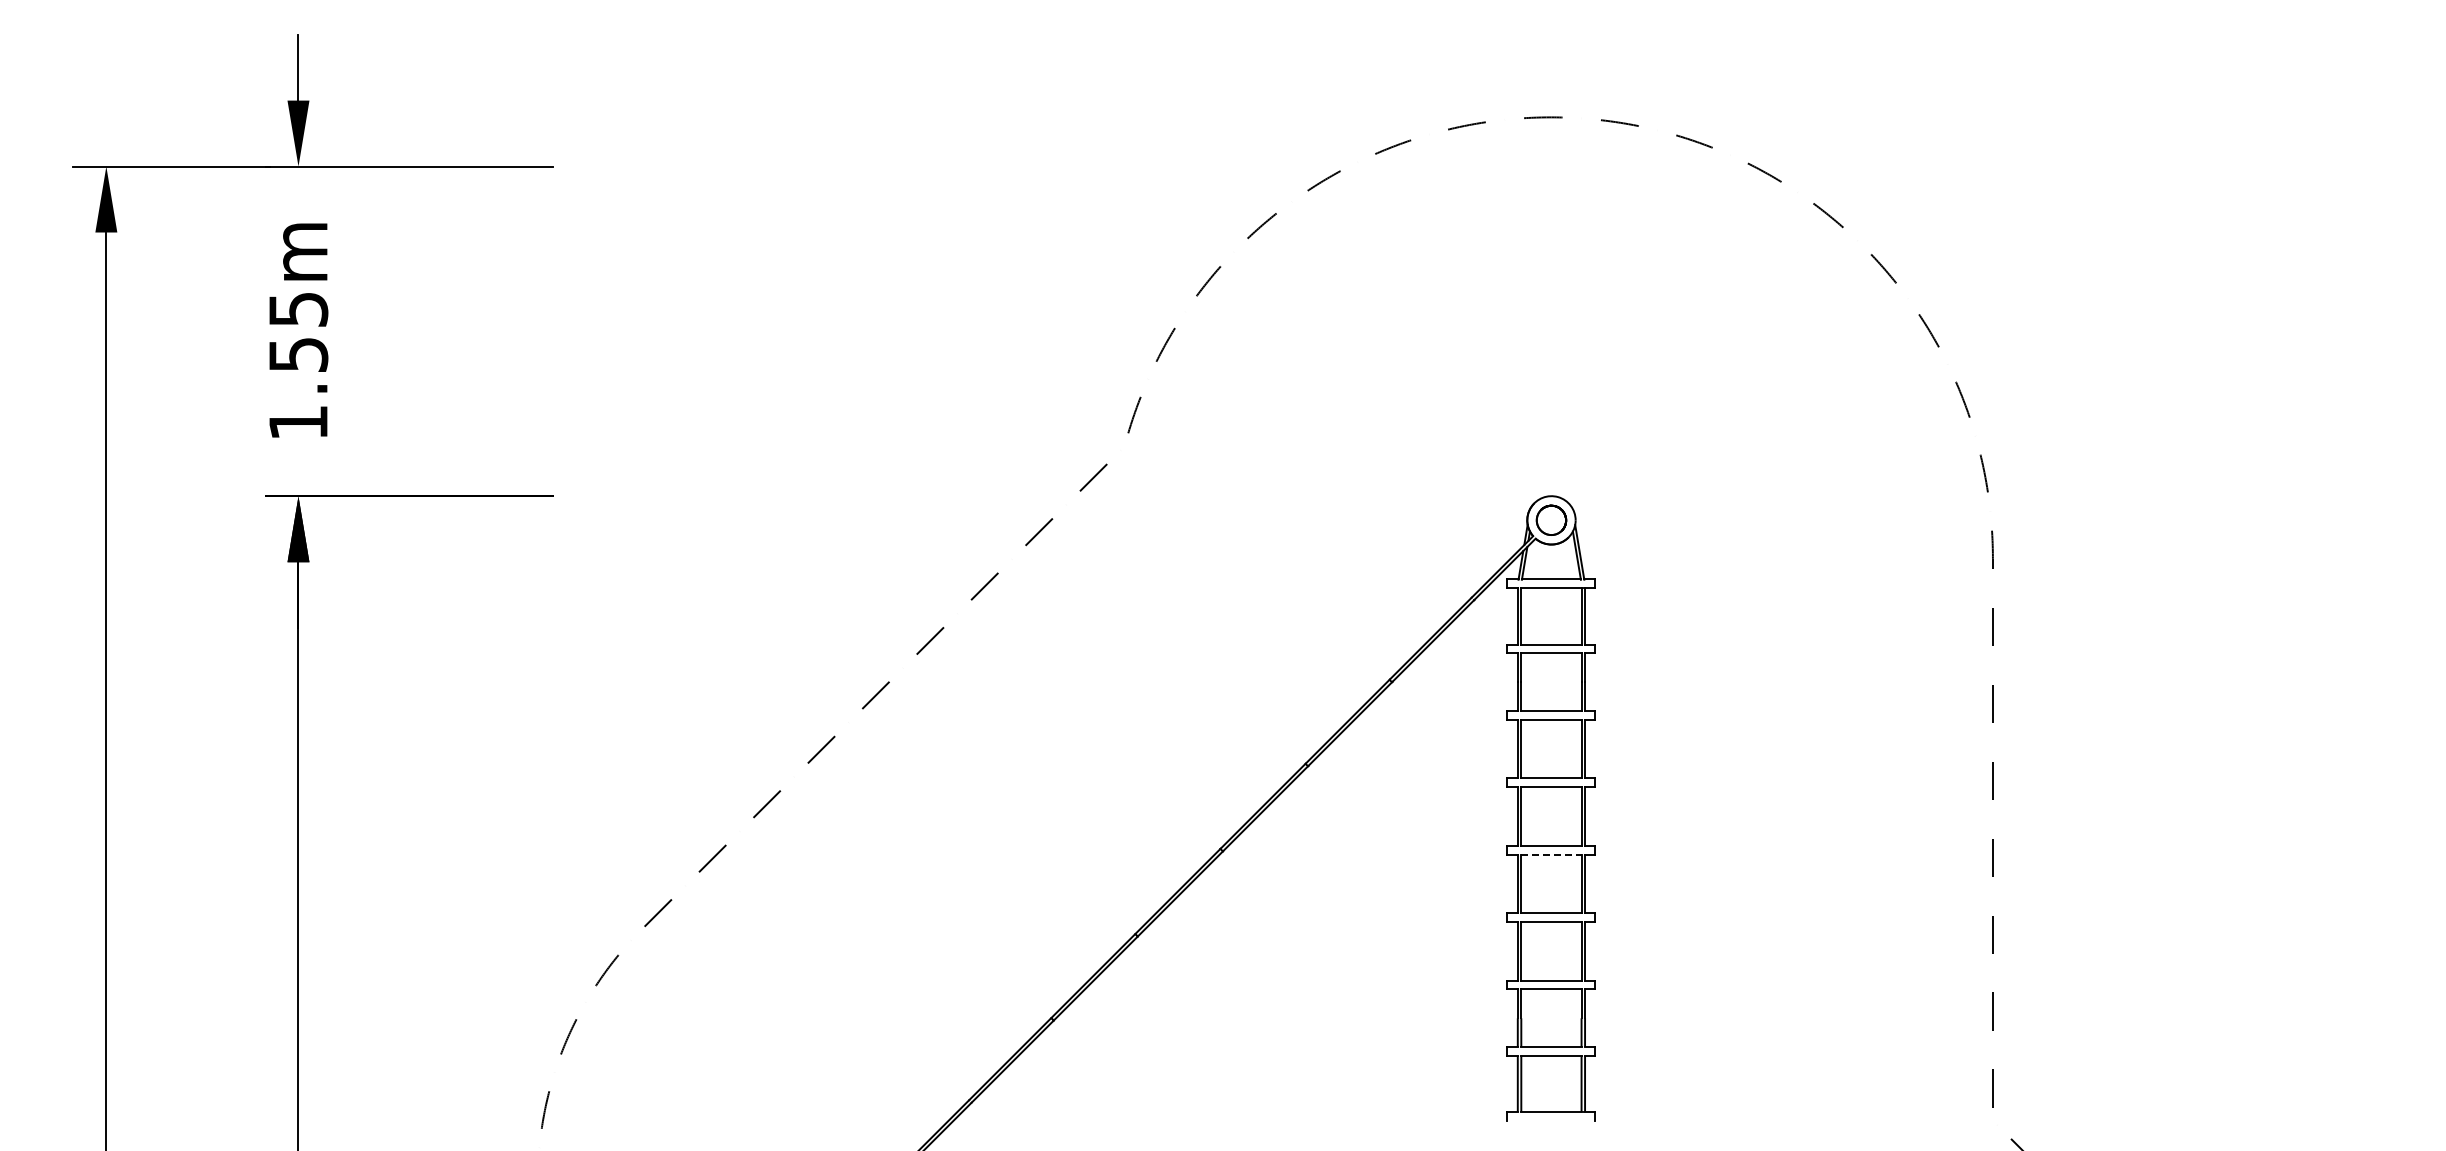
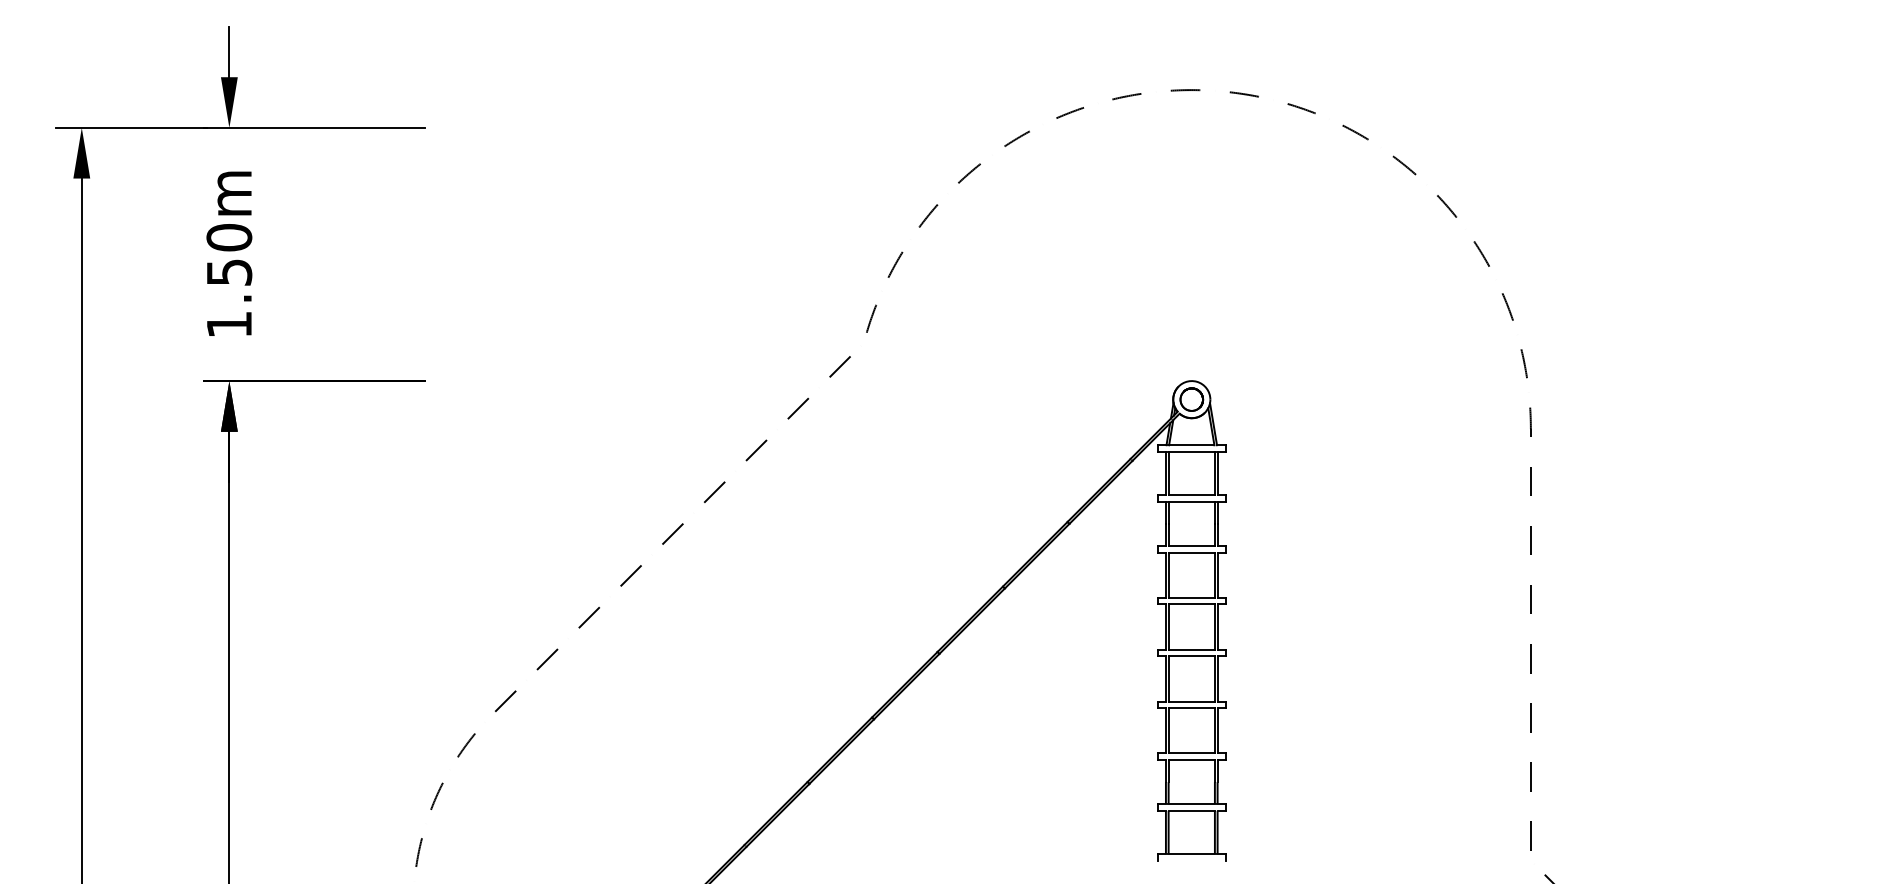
text: (298, 309) -> (229, 237), 1.55m -> 1.50m
line: (1551, 854) -> (1191, 656), dashed -> solid

